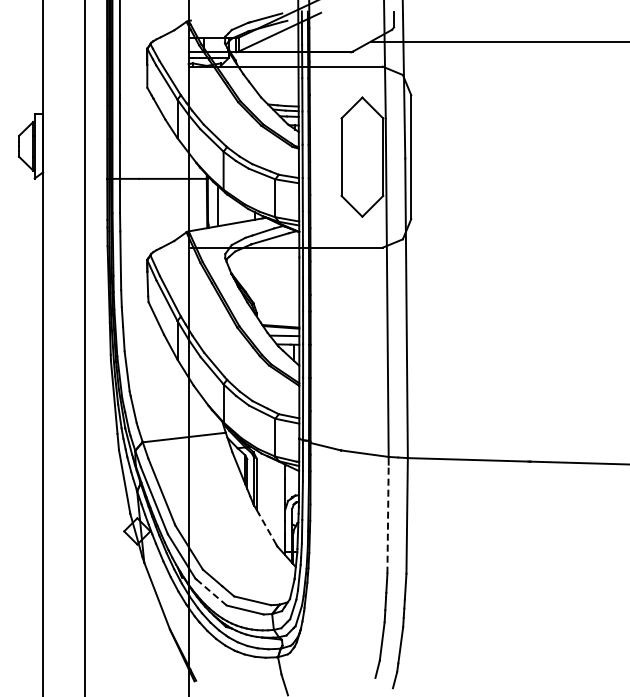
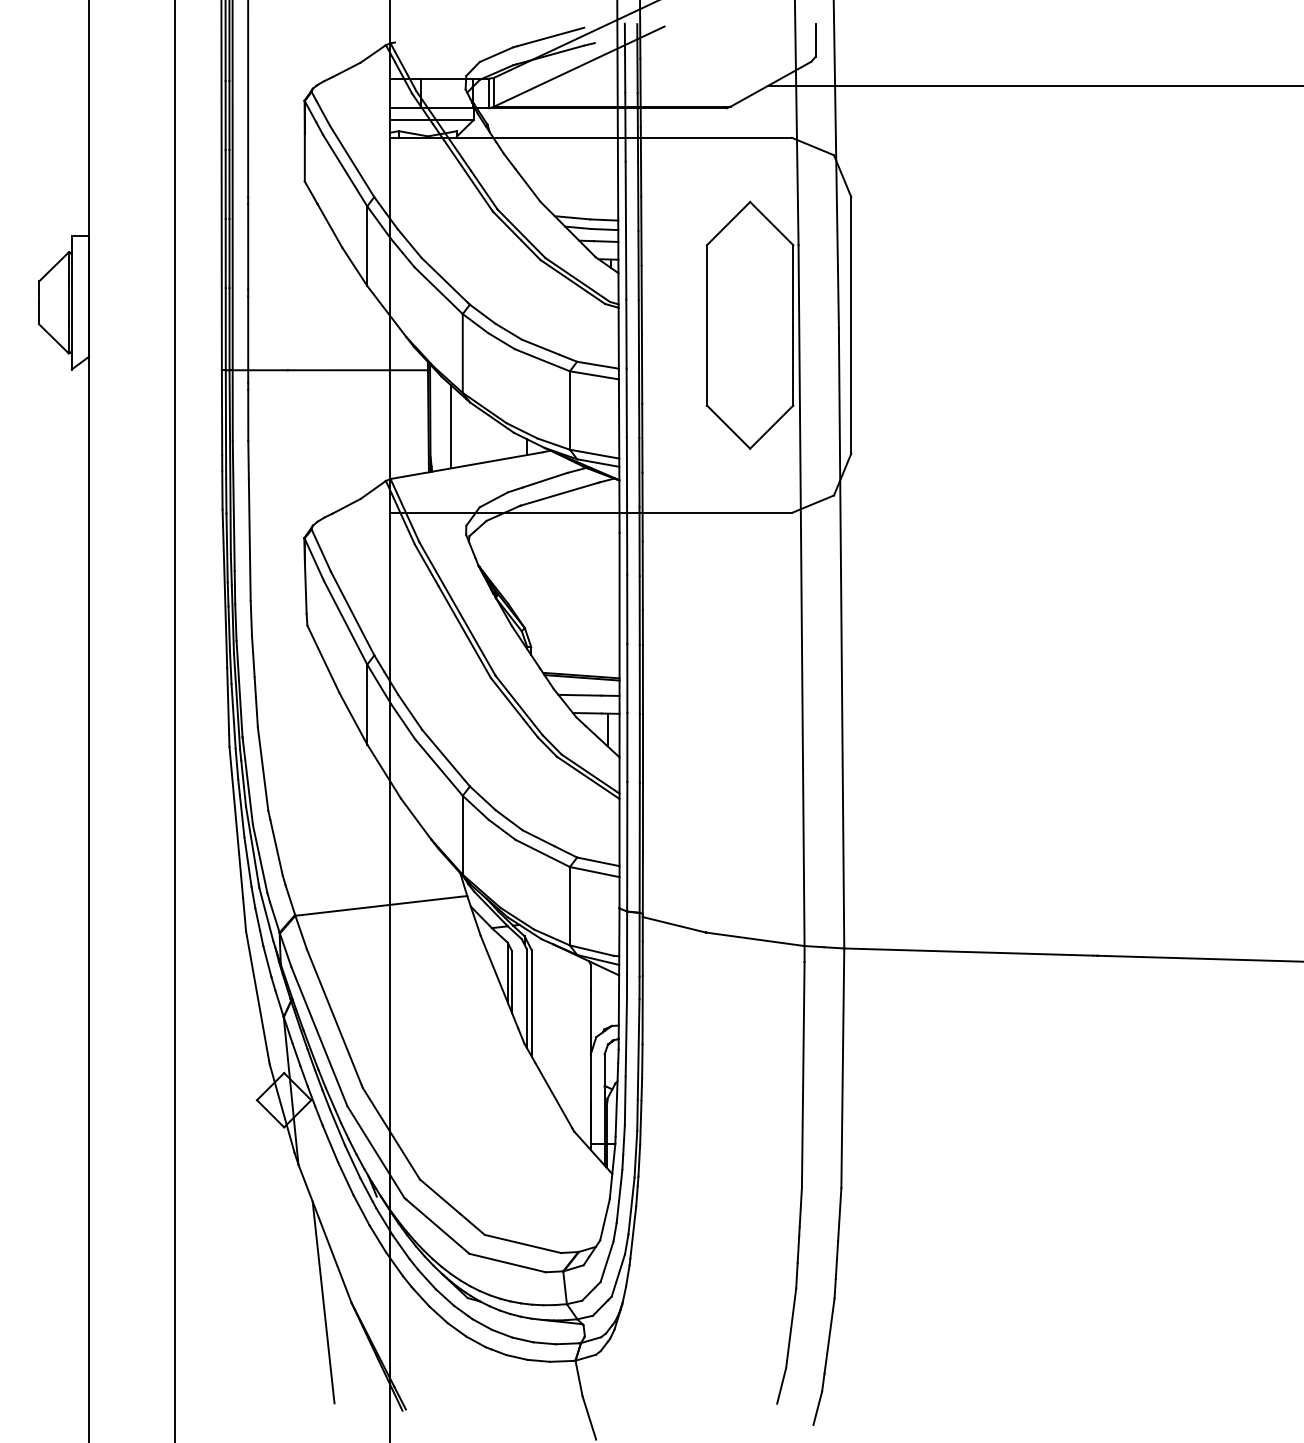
line: (388, 519) -> (804, 1075), dashed -> solid
line: (267, 528) -> (553, 1094), dashed -> solid
line: (212, 592) -> (439, 1226), dashed -> solid
line: (156, 628) -> (323, 1301), added

